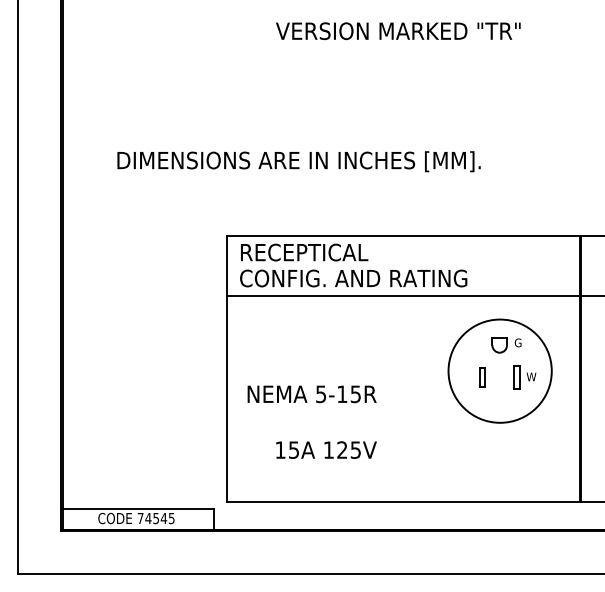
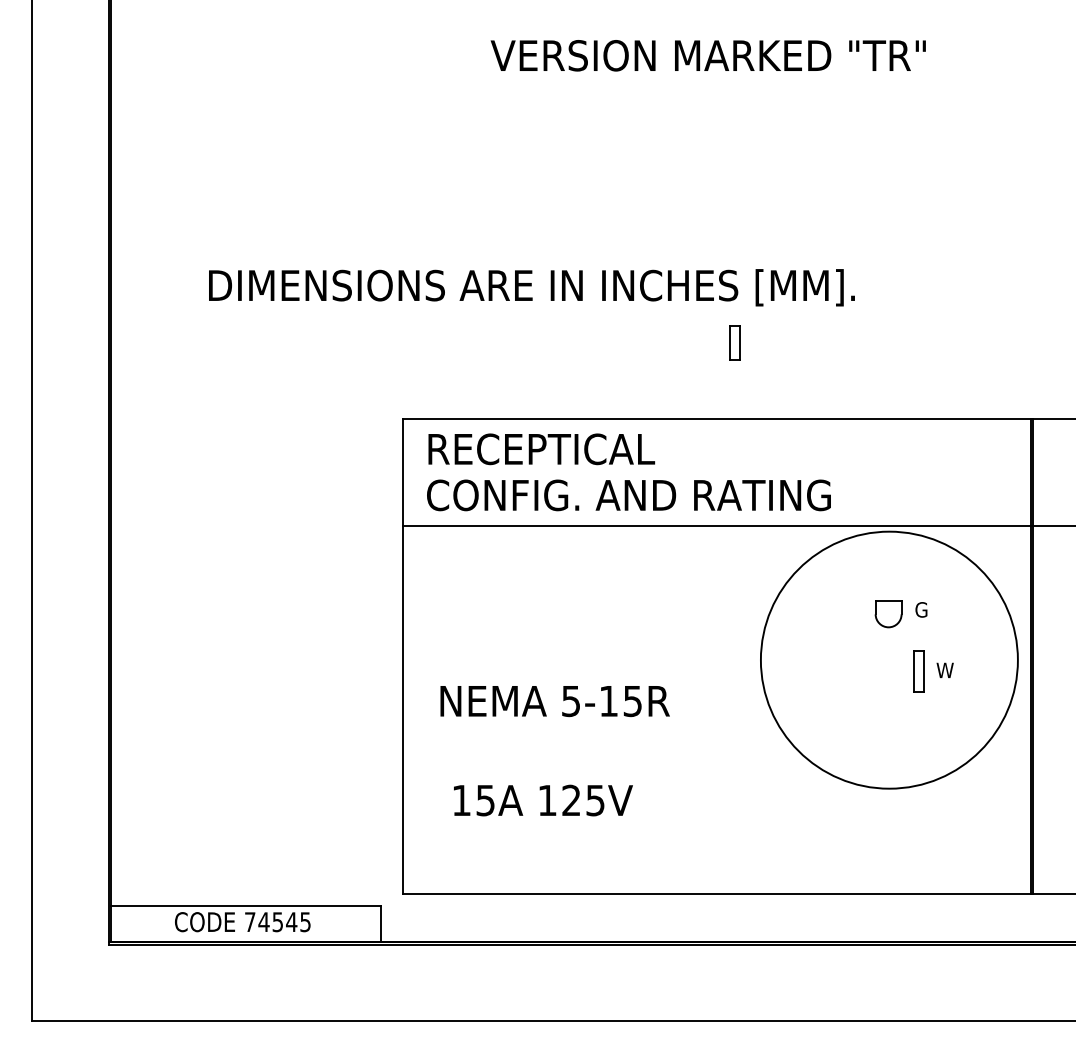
circle: (499, 370) -> (888, 658), size x1.4
part: (482, 377) -> (735, 342), moved
text: (326, 449) -> (543, 799), moved

